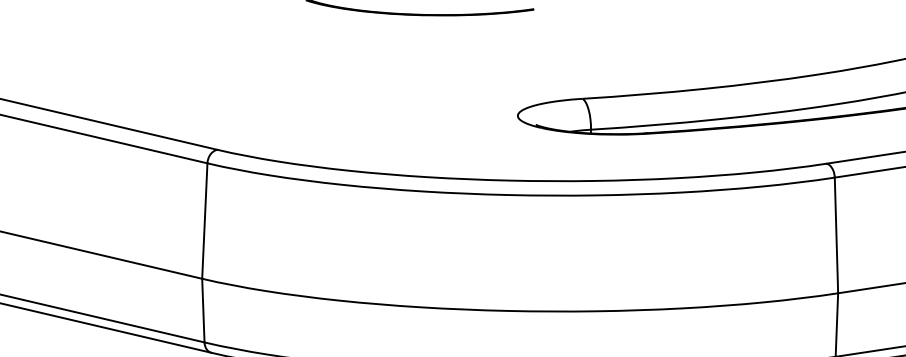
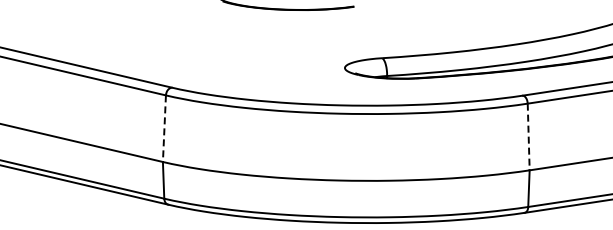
line: (204, 222) -> (164, 129), solid -> dashed
line: (836, 236) -> (528, 137), solid -> dashed

